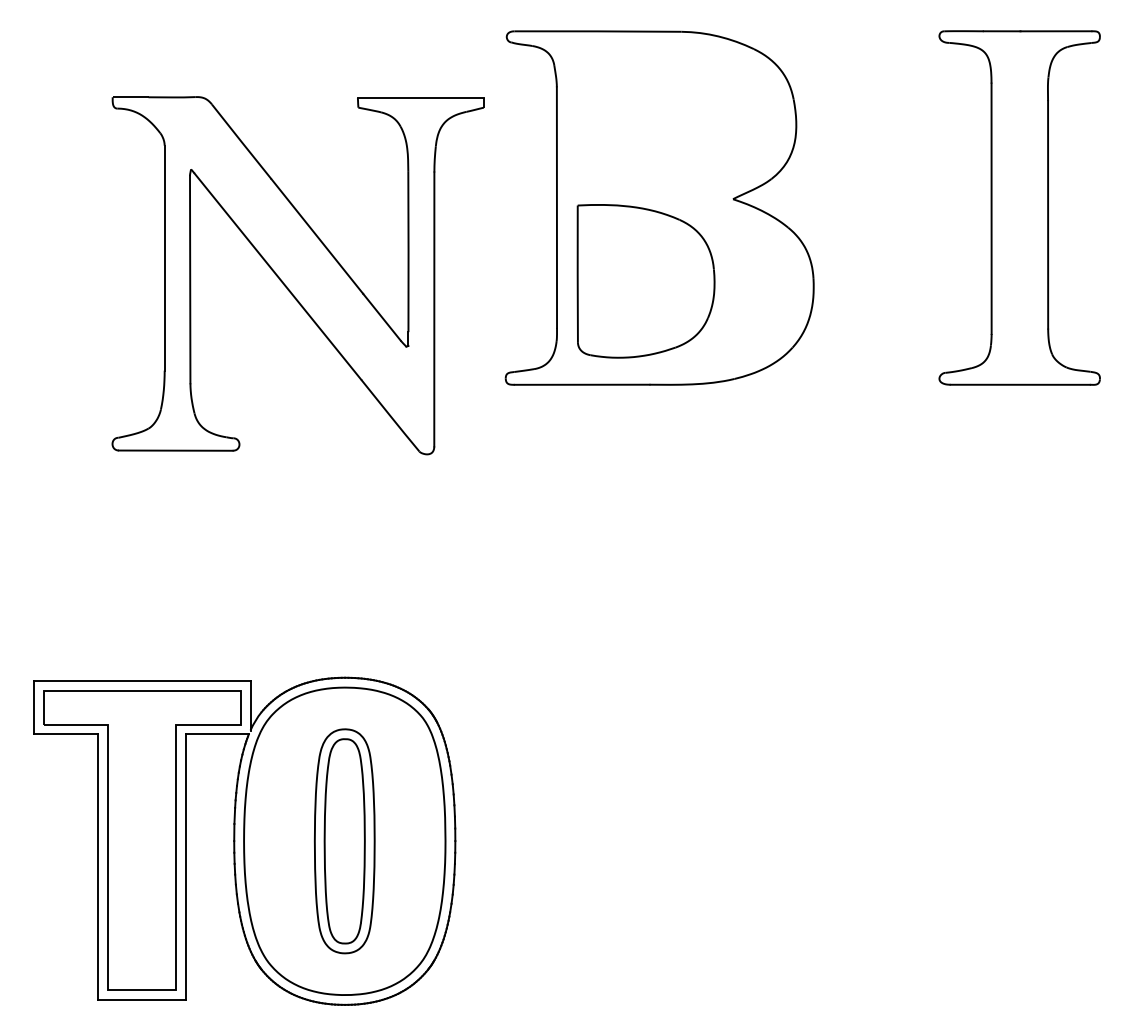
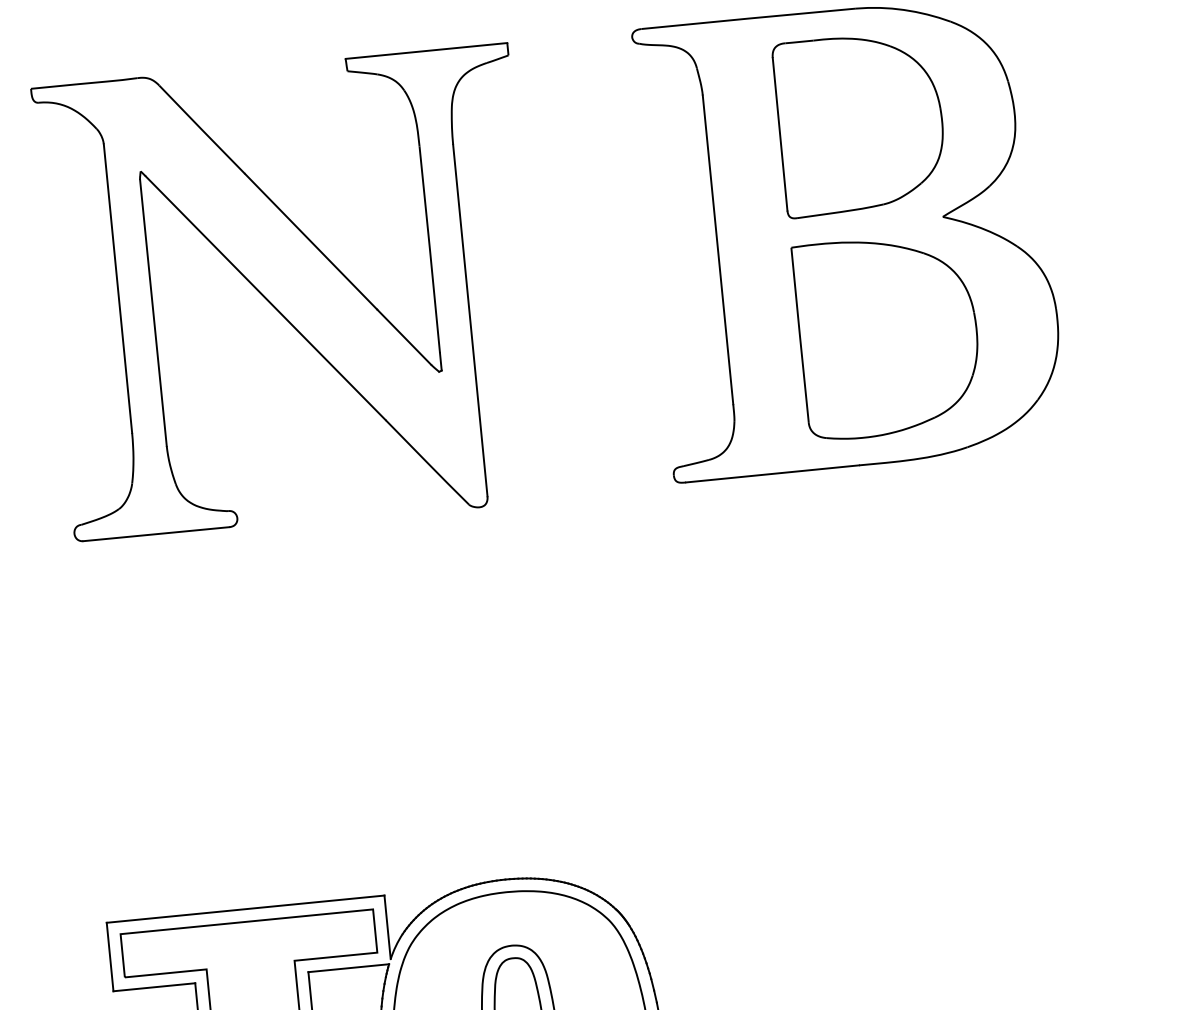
part: (676, 121) -> (860, 124), added
part: (297, 275) -> (290, 294), moved
part: (645, 281) -> (887, 336), moved

